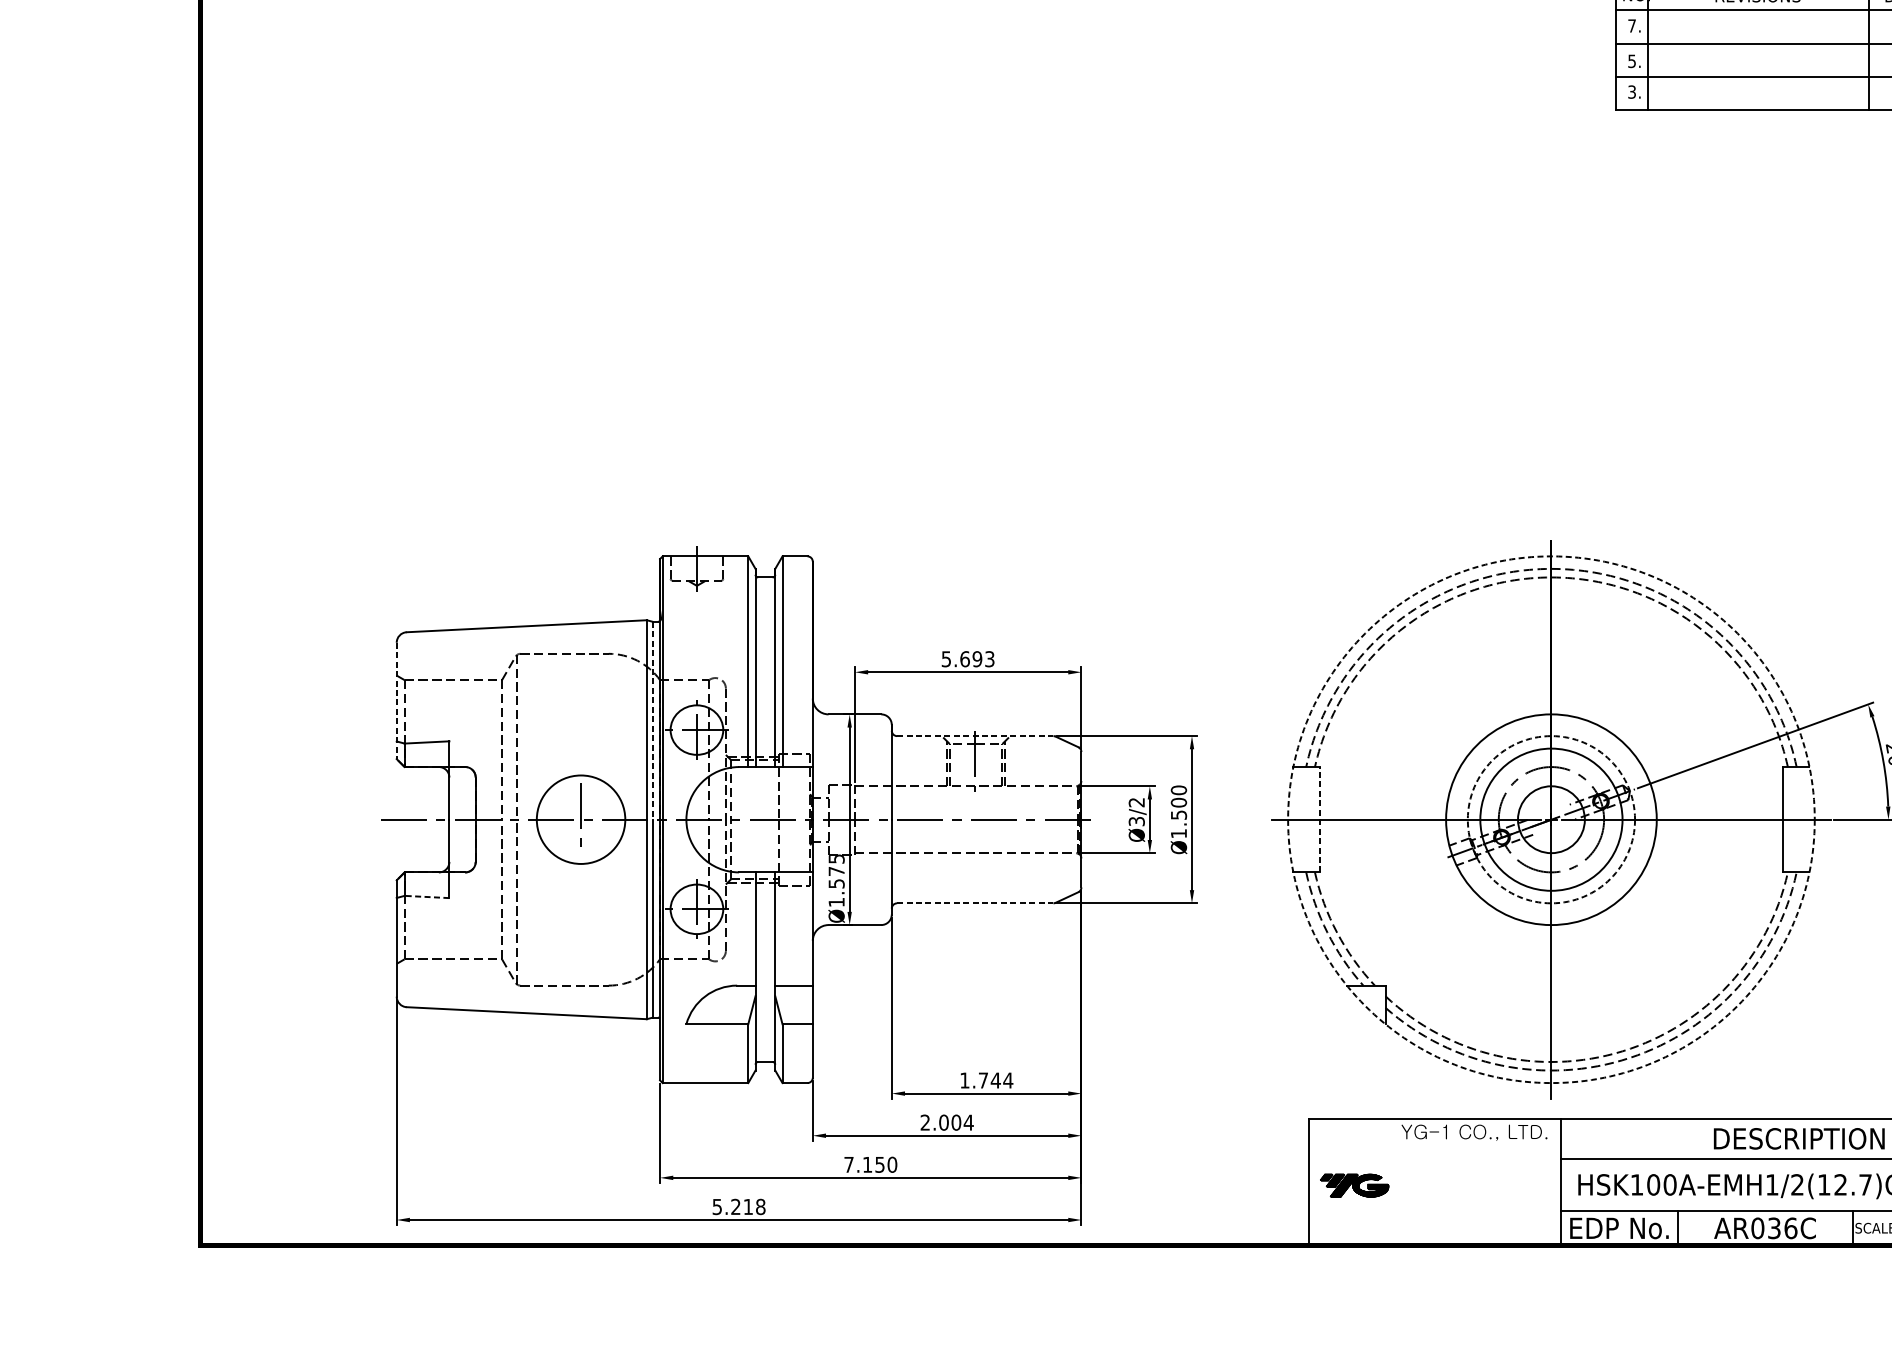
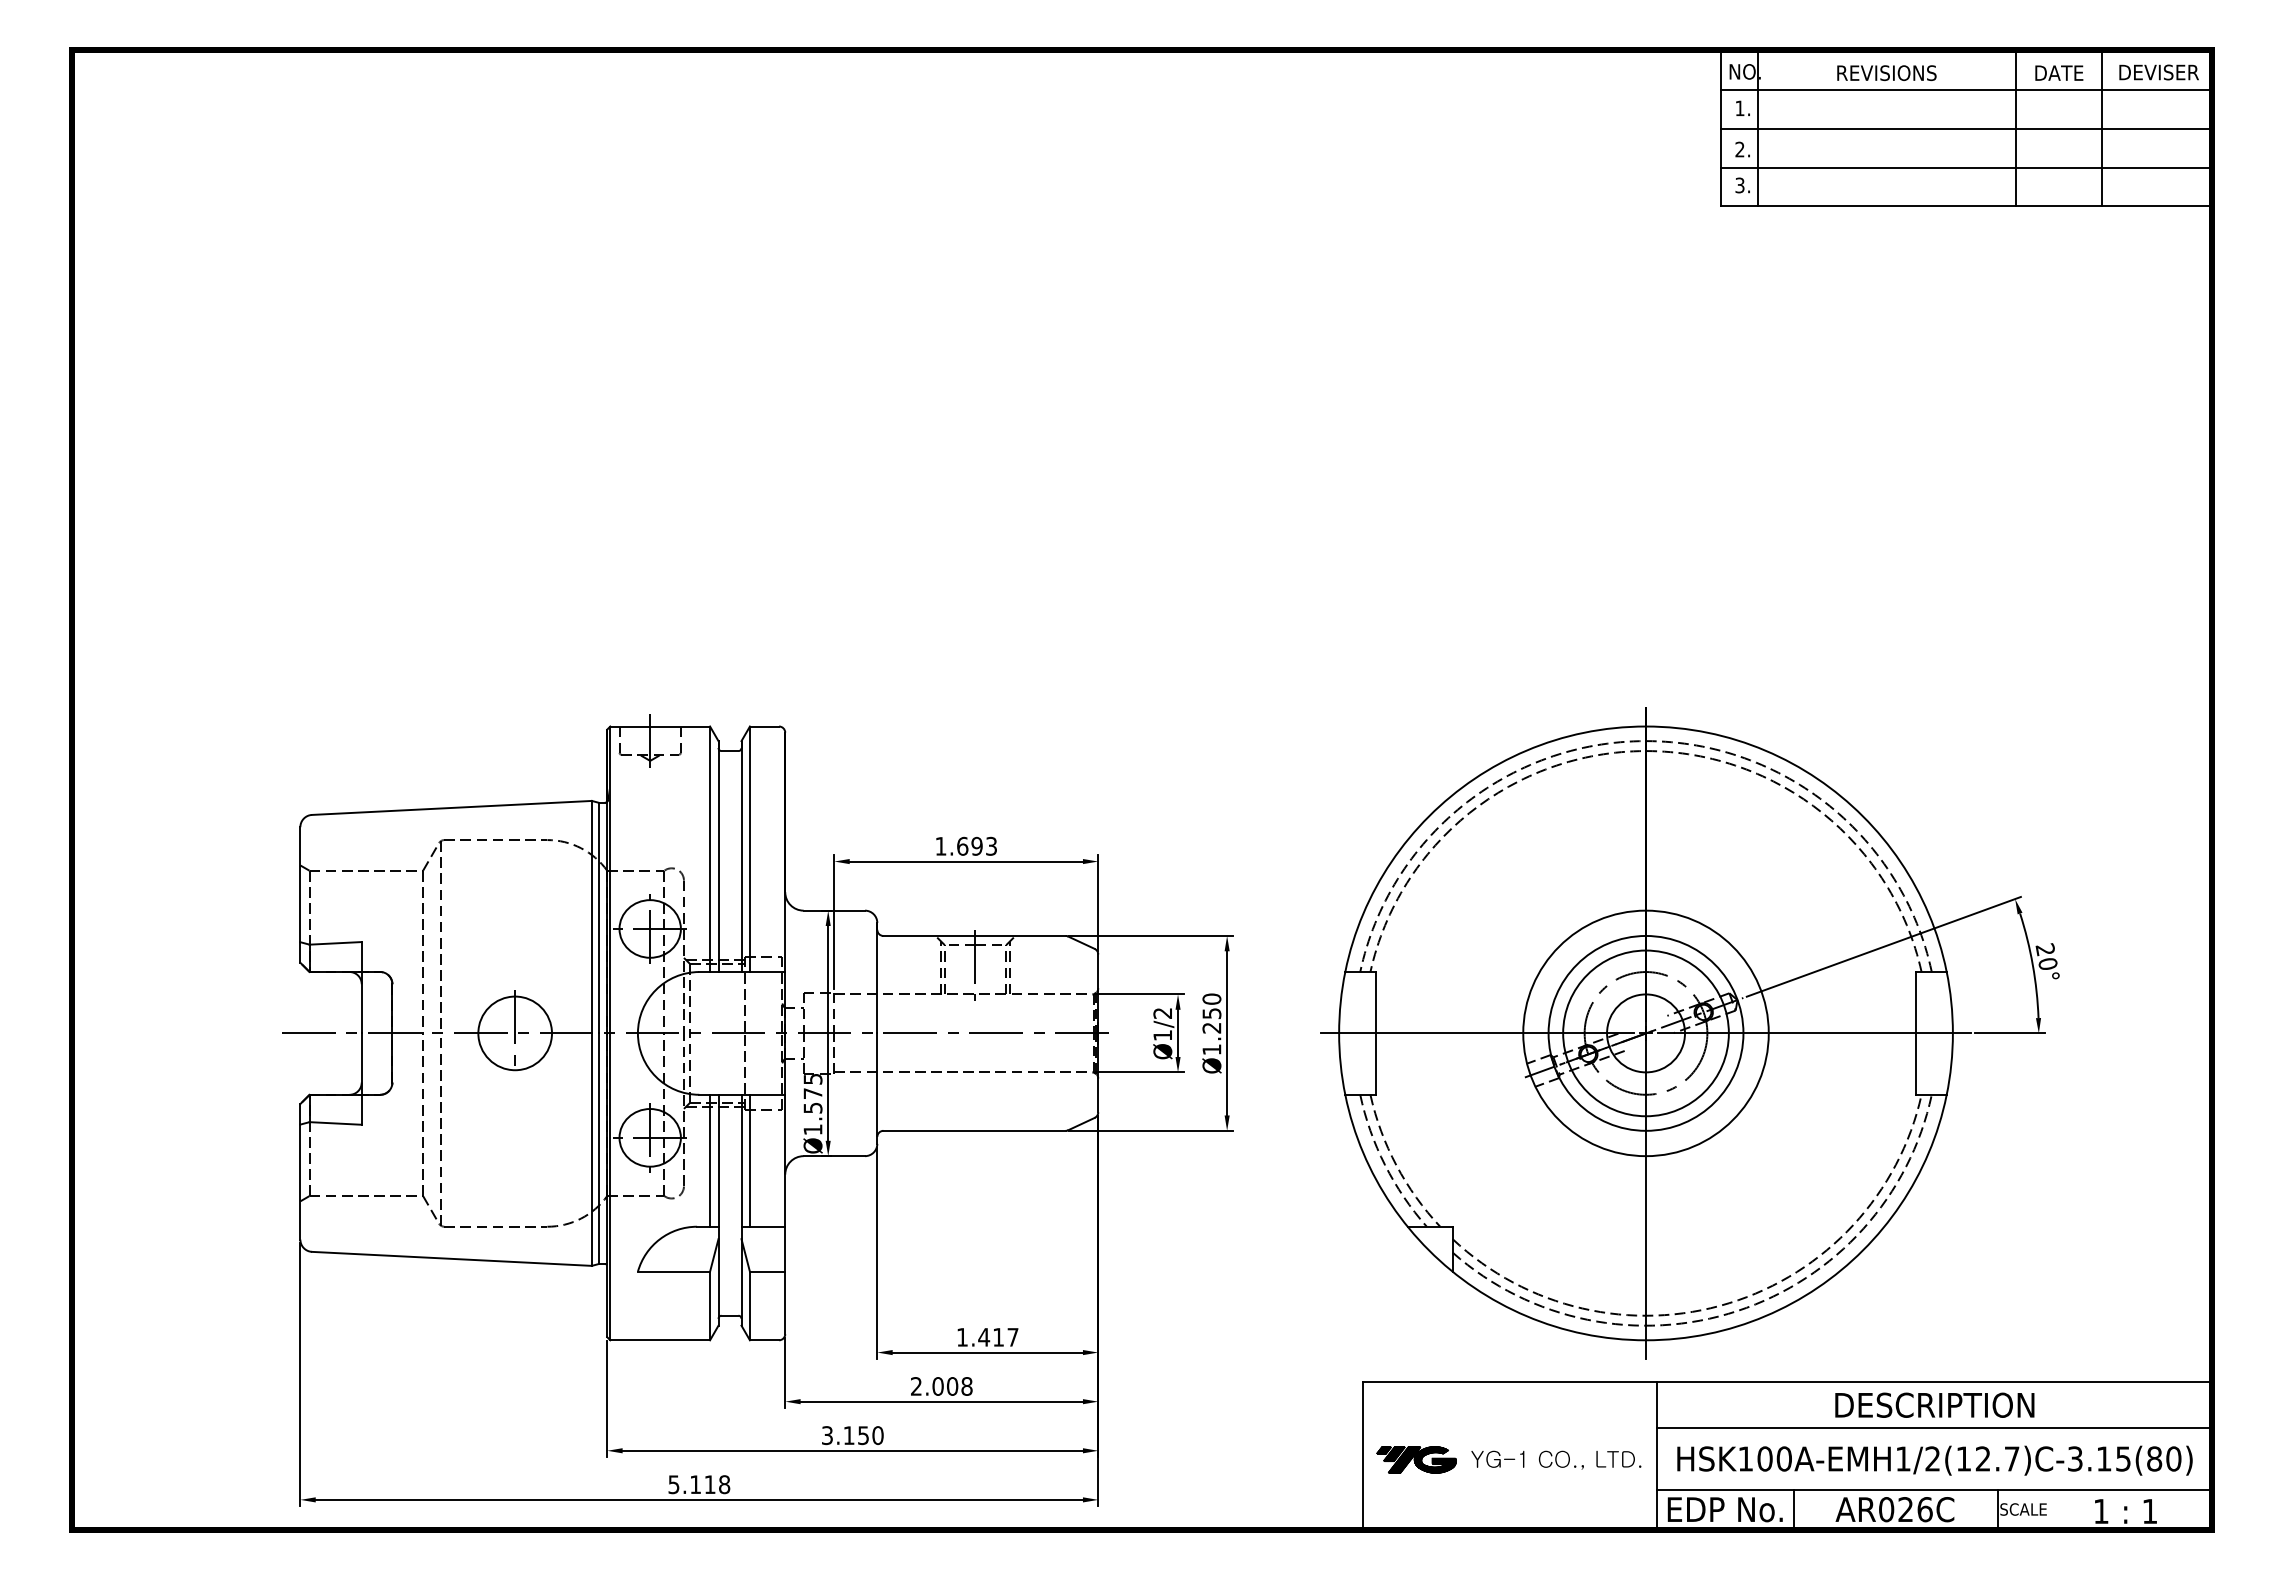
text: (1631, 26) -> (1739, 108), 7. -> 1.
text: (1631, 61) -> (1739, 149), 5. -> 2.
text: (946, 659) -> (940, 846), 5.693 -> 1.693
line: (396, 700) -> (300, 894), dashed -> solid
line: (652, 721) -> (598, 918), dashed -> solid
line: (976, 735) -> (975, 935), dashed -> solid
text: (1178, 808) -> (1211, 1020), Ø1.500 -> Ø1.250
line: (1319, 818) -> (1375, 1032), dashed -> solid
circle: (1550, 818) -> (1645, 1032), dashed -> solid
circle: (581, 819) -> (515, 1033), size x0.71
circle: (1550, 819) -> (1645, 1033), dashed -> solid
text: (1136, 821) -> (1162, 1035), Ø3/2 -> Ø1/2
line: (426, 897) -> (335, 1123), dashed -> solid
line: (976, 903) -> (975, 1130), dashed -> solid
line: (748, 928) -> (710, 1160), added
line: (782, 928) -> (749, 1160), added
text: (995, 1080) -> (998, 1337), 1.744 -> 1.417
text: (968, 1122) -> (966, 1386), 2.004 -> 2.008
text: (1474, 1132) -> (1556, 1459), moved
text: (849, 1164) -> (827, 1435), 7.150 -> 3.150
text: (735, 1206) -> (695, 1484), 5.218 -> 5.118
text: (1774, 1228) -> (1905, 1509), AR036C -> AR026C

